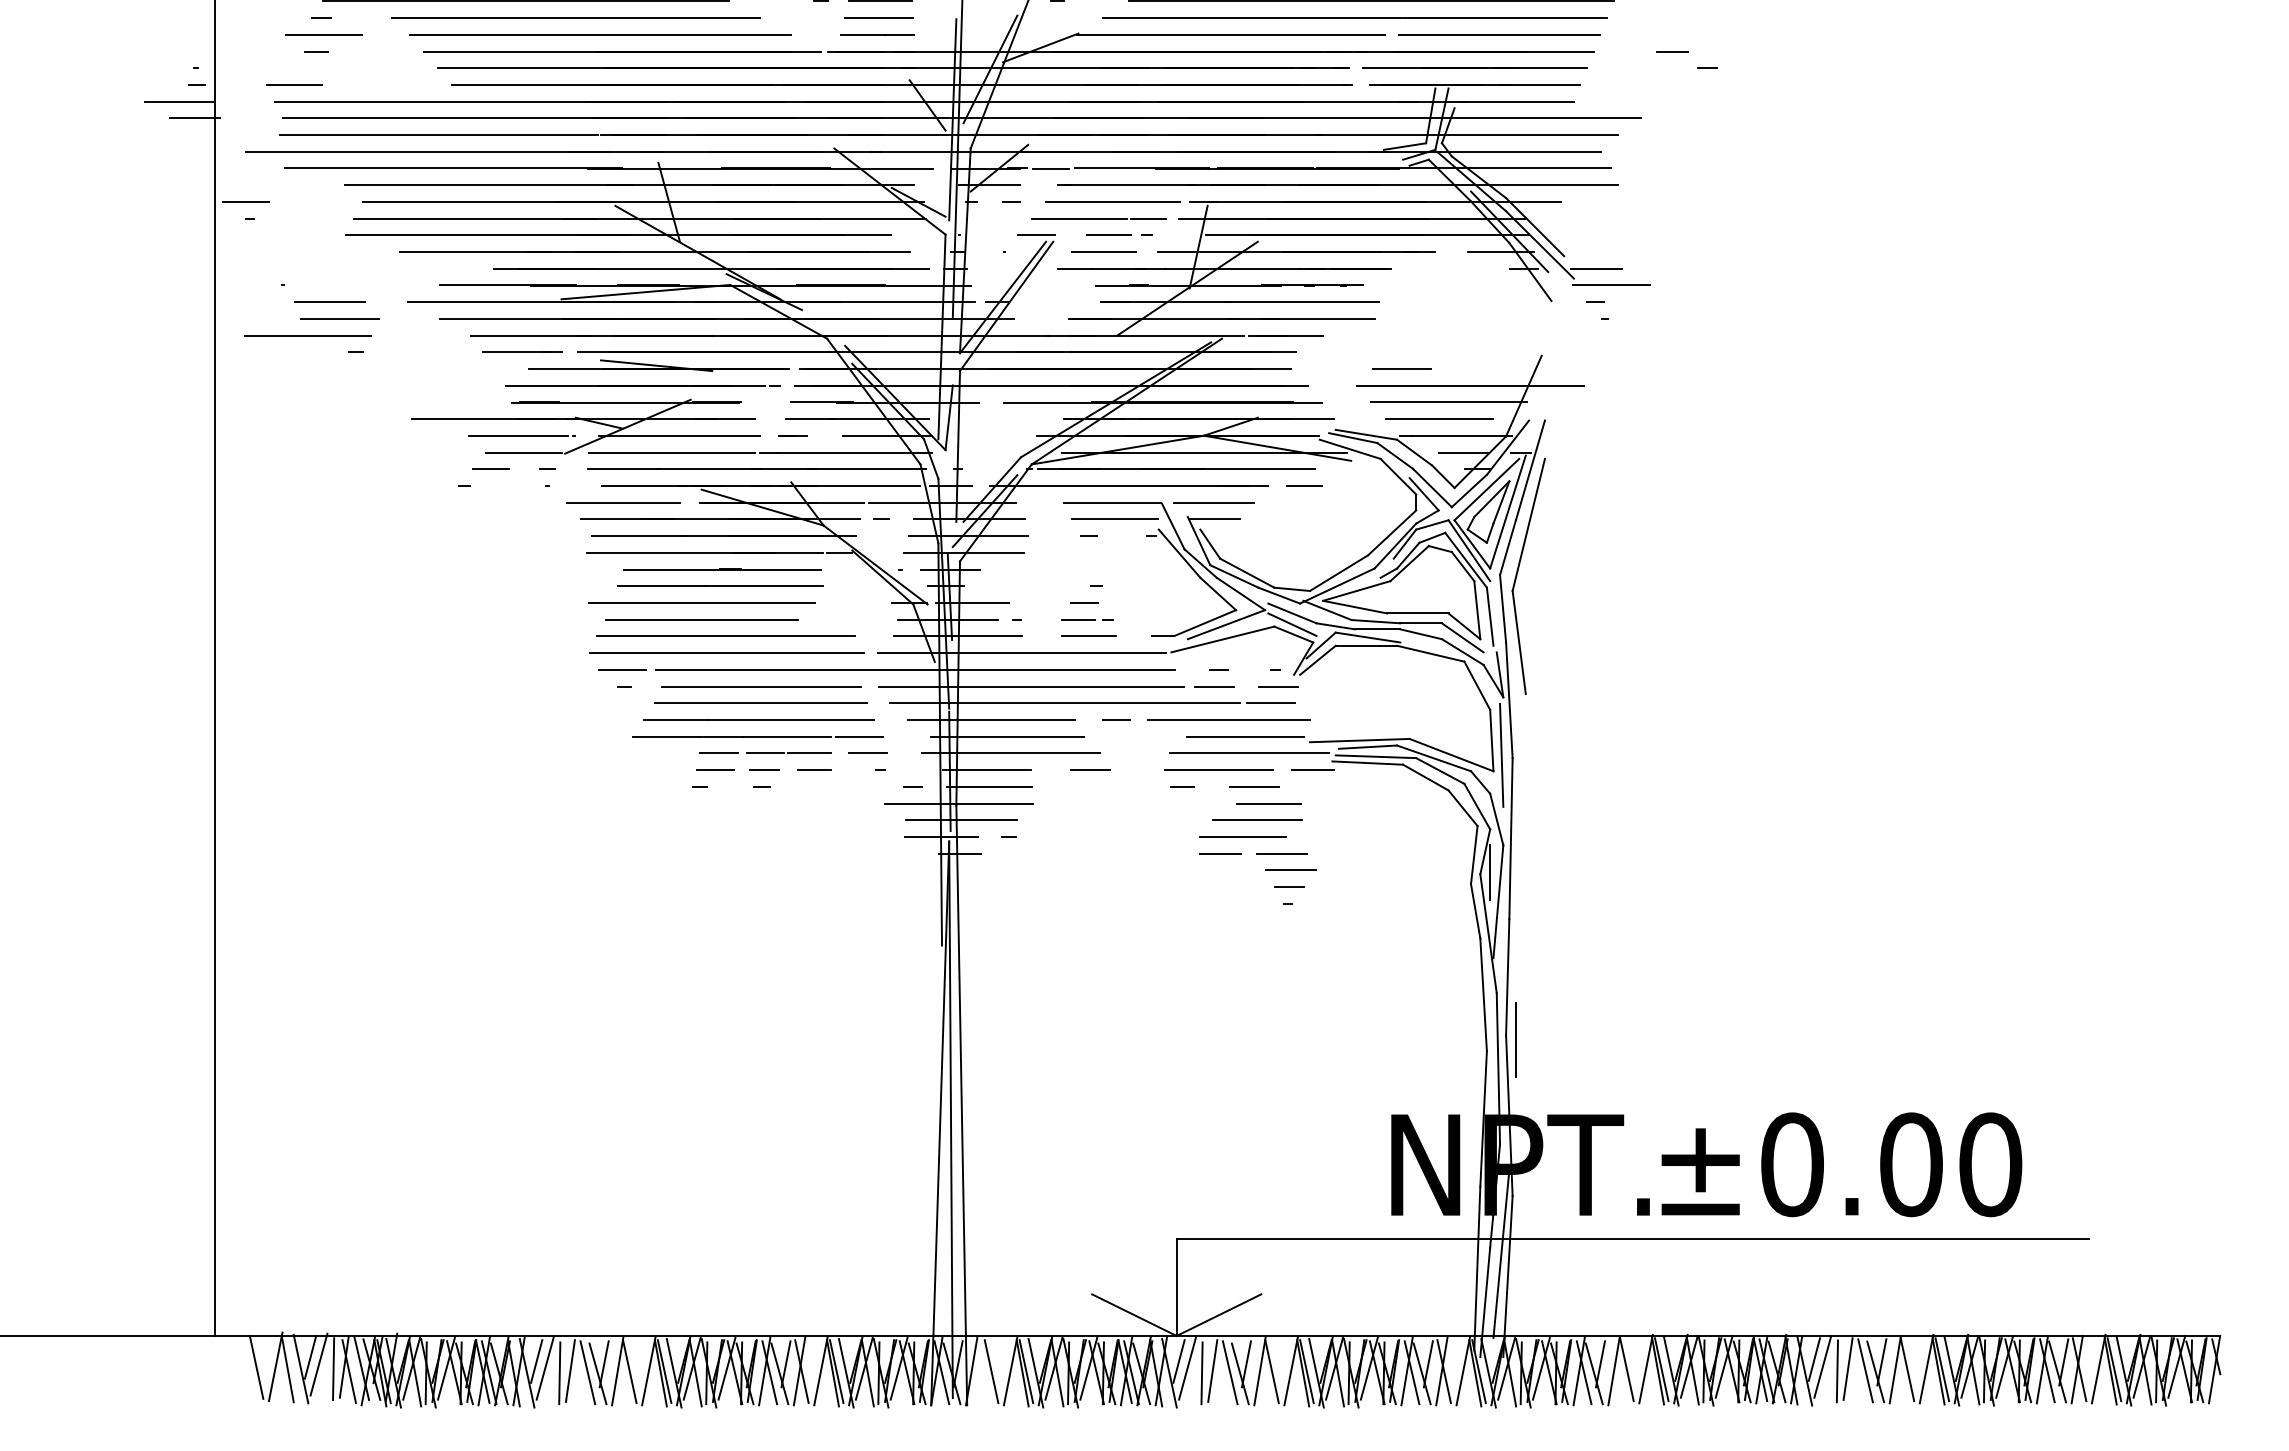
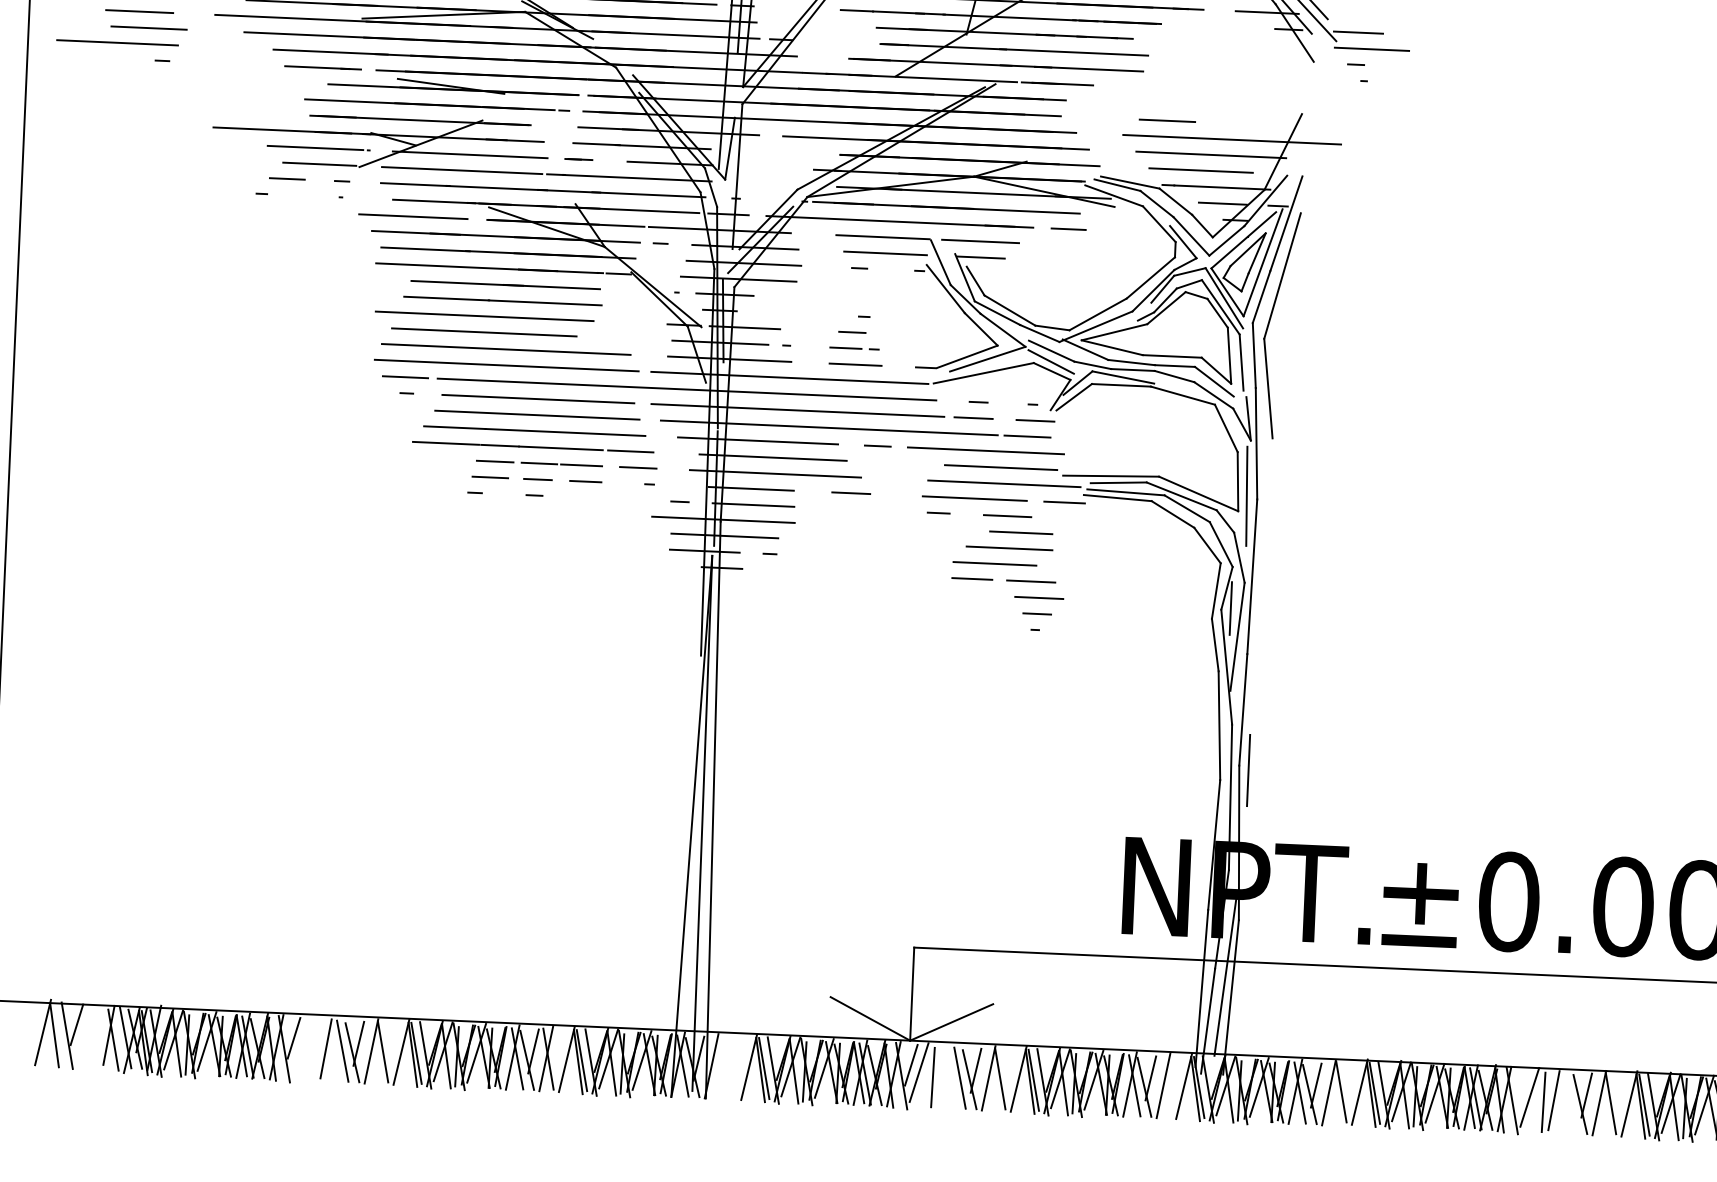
line: (1814, 1359) -> (1522, 1090), removed
line: (318, 1364) -> (84, 1032), removed
line: (256, 1366) -> (24, 1031), removed
line: (333, 1368) -> (98, 1036), removed
line: (544, 1368) -> (301, 1045), removed
line: (1212, 1370) -> (943, 1075), removed
line: (1865, 1370) -> (1570, 1102), removed
line: (991, 1371) -> (730, 1067), removed
line: (1443, 1371) -> (1165, 1085), removed
line: (559, 1373) -> (315, 1050), removed

